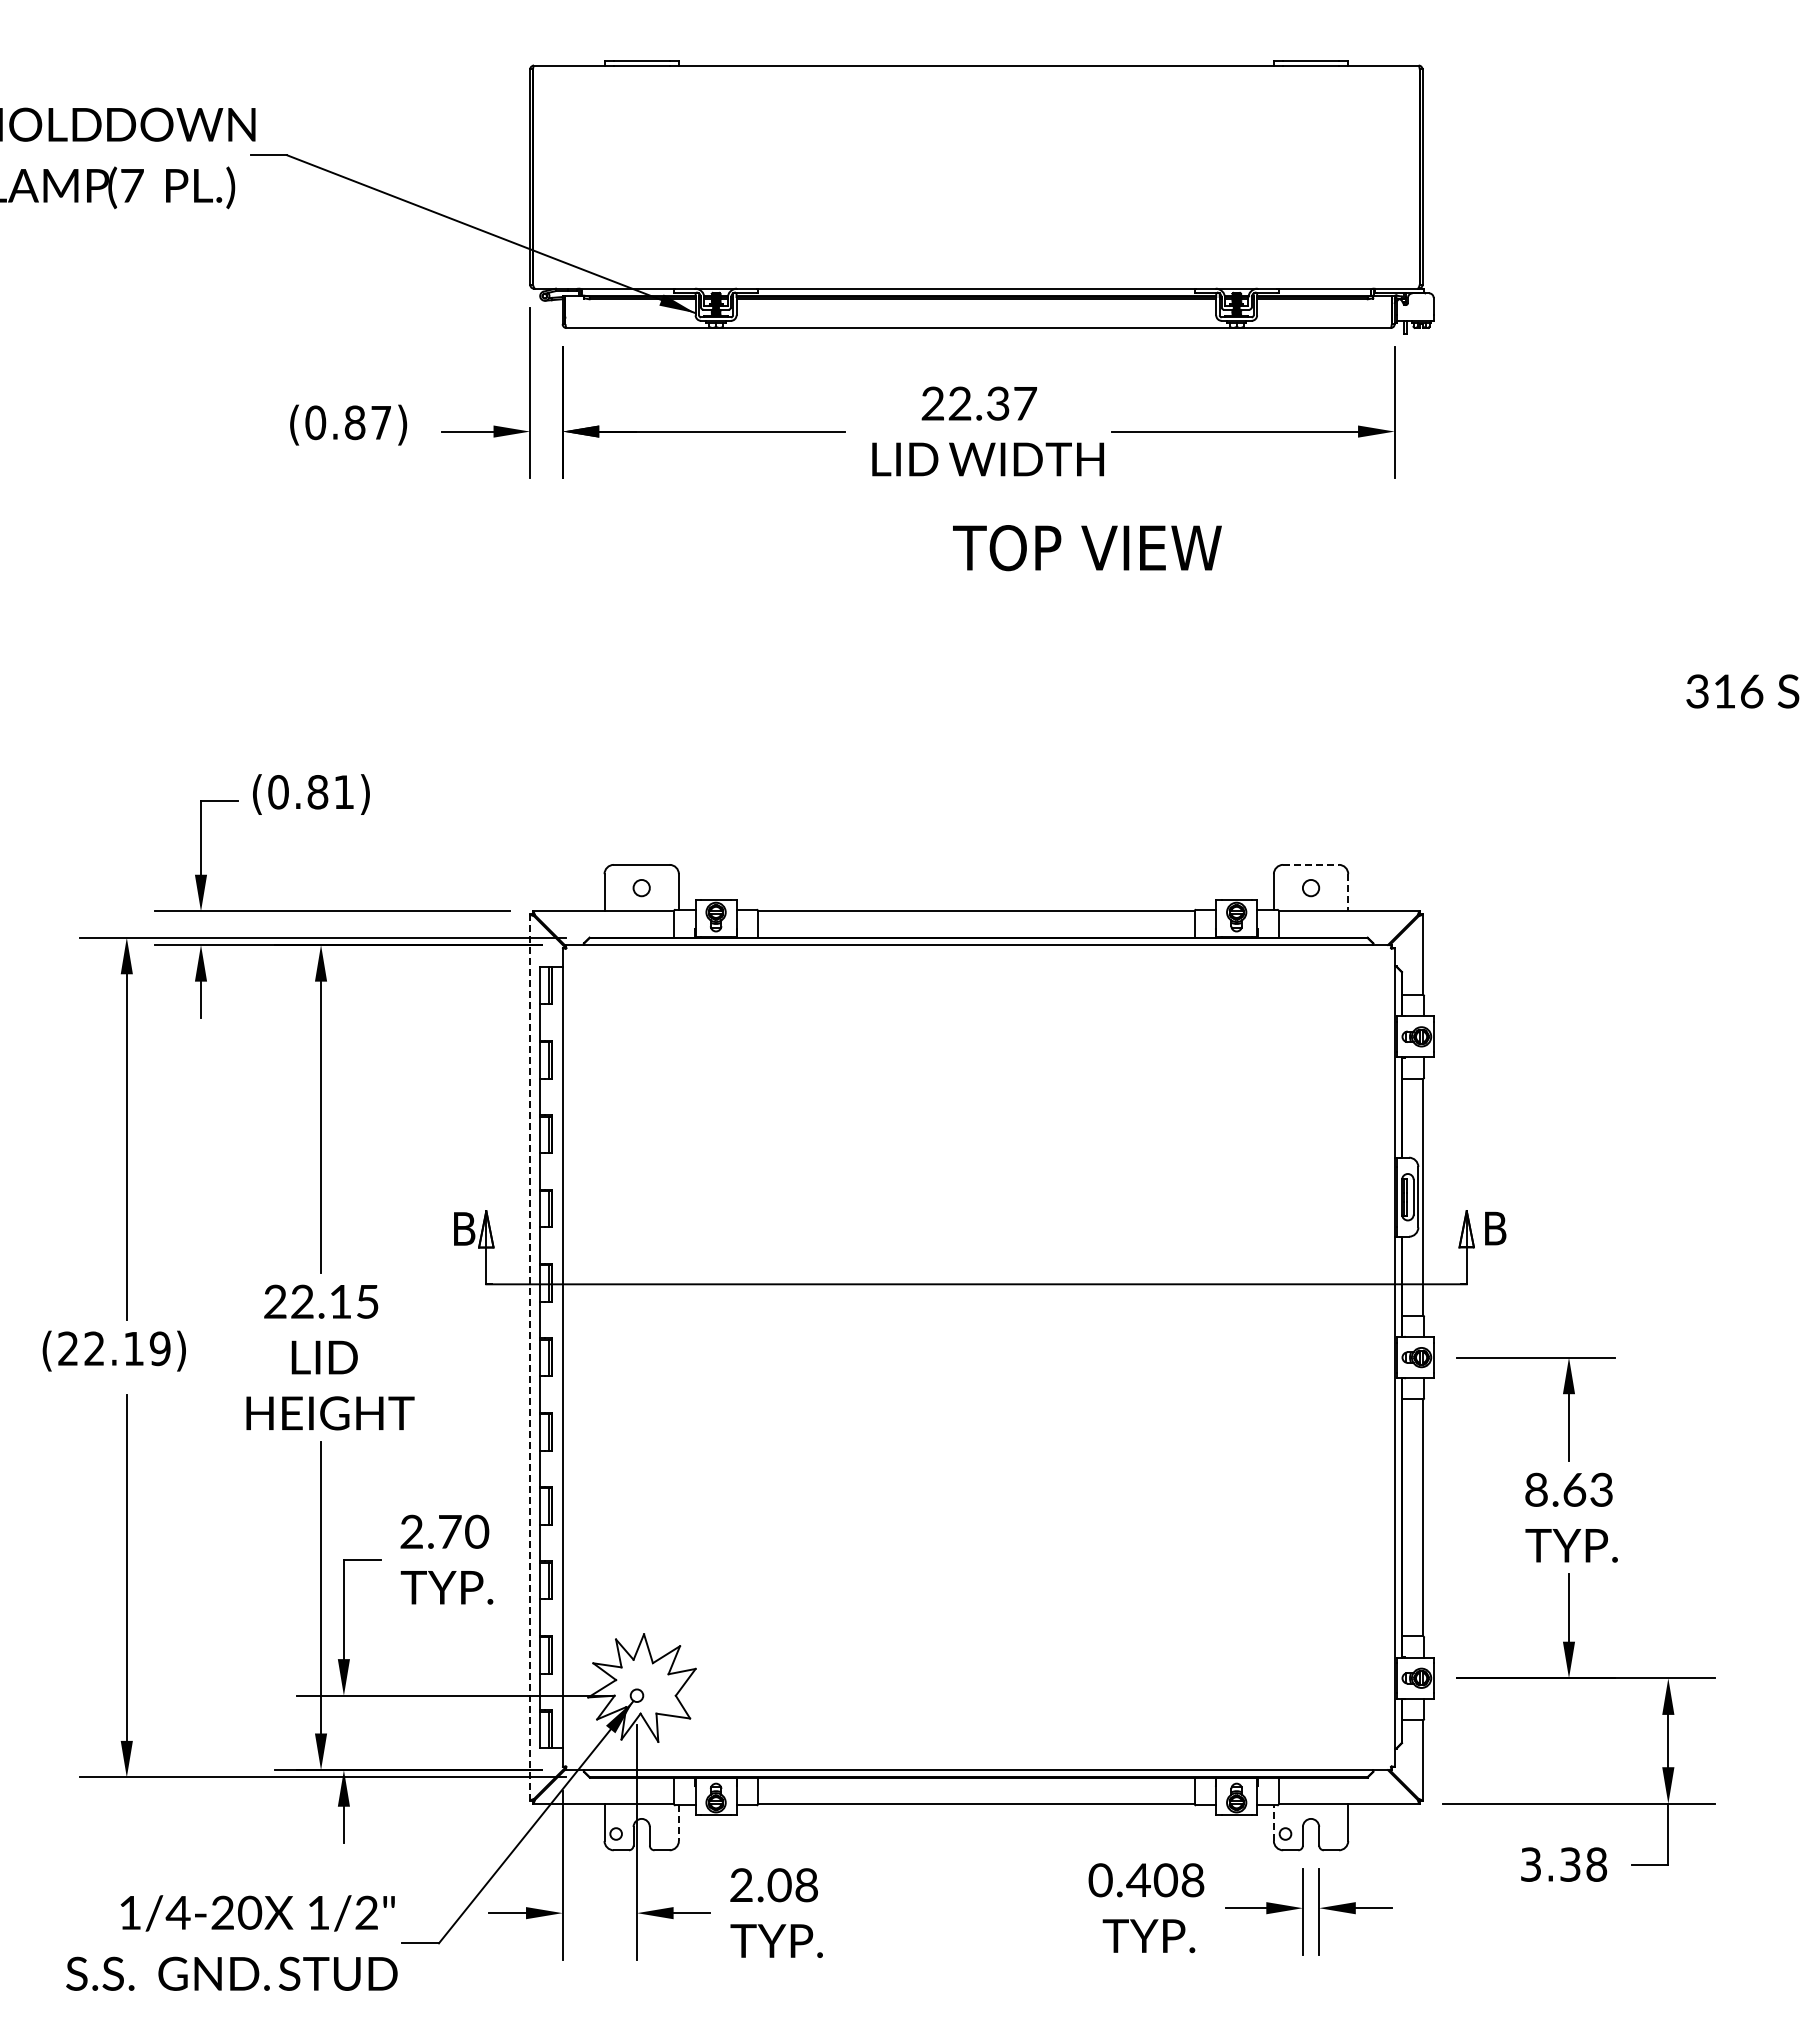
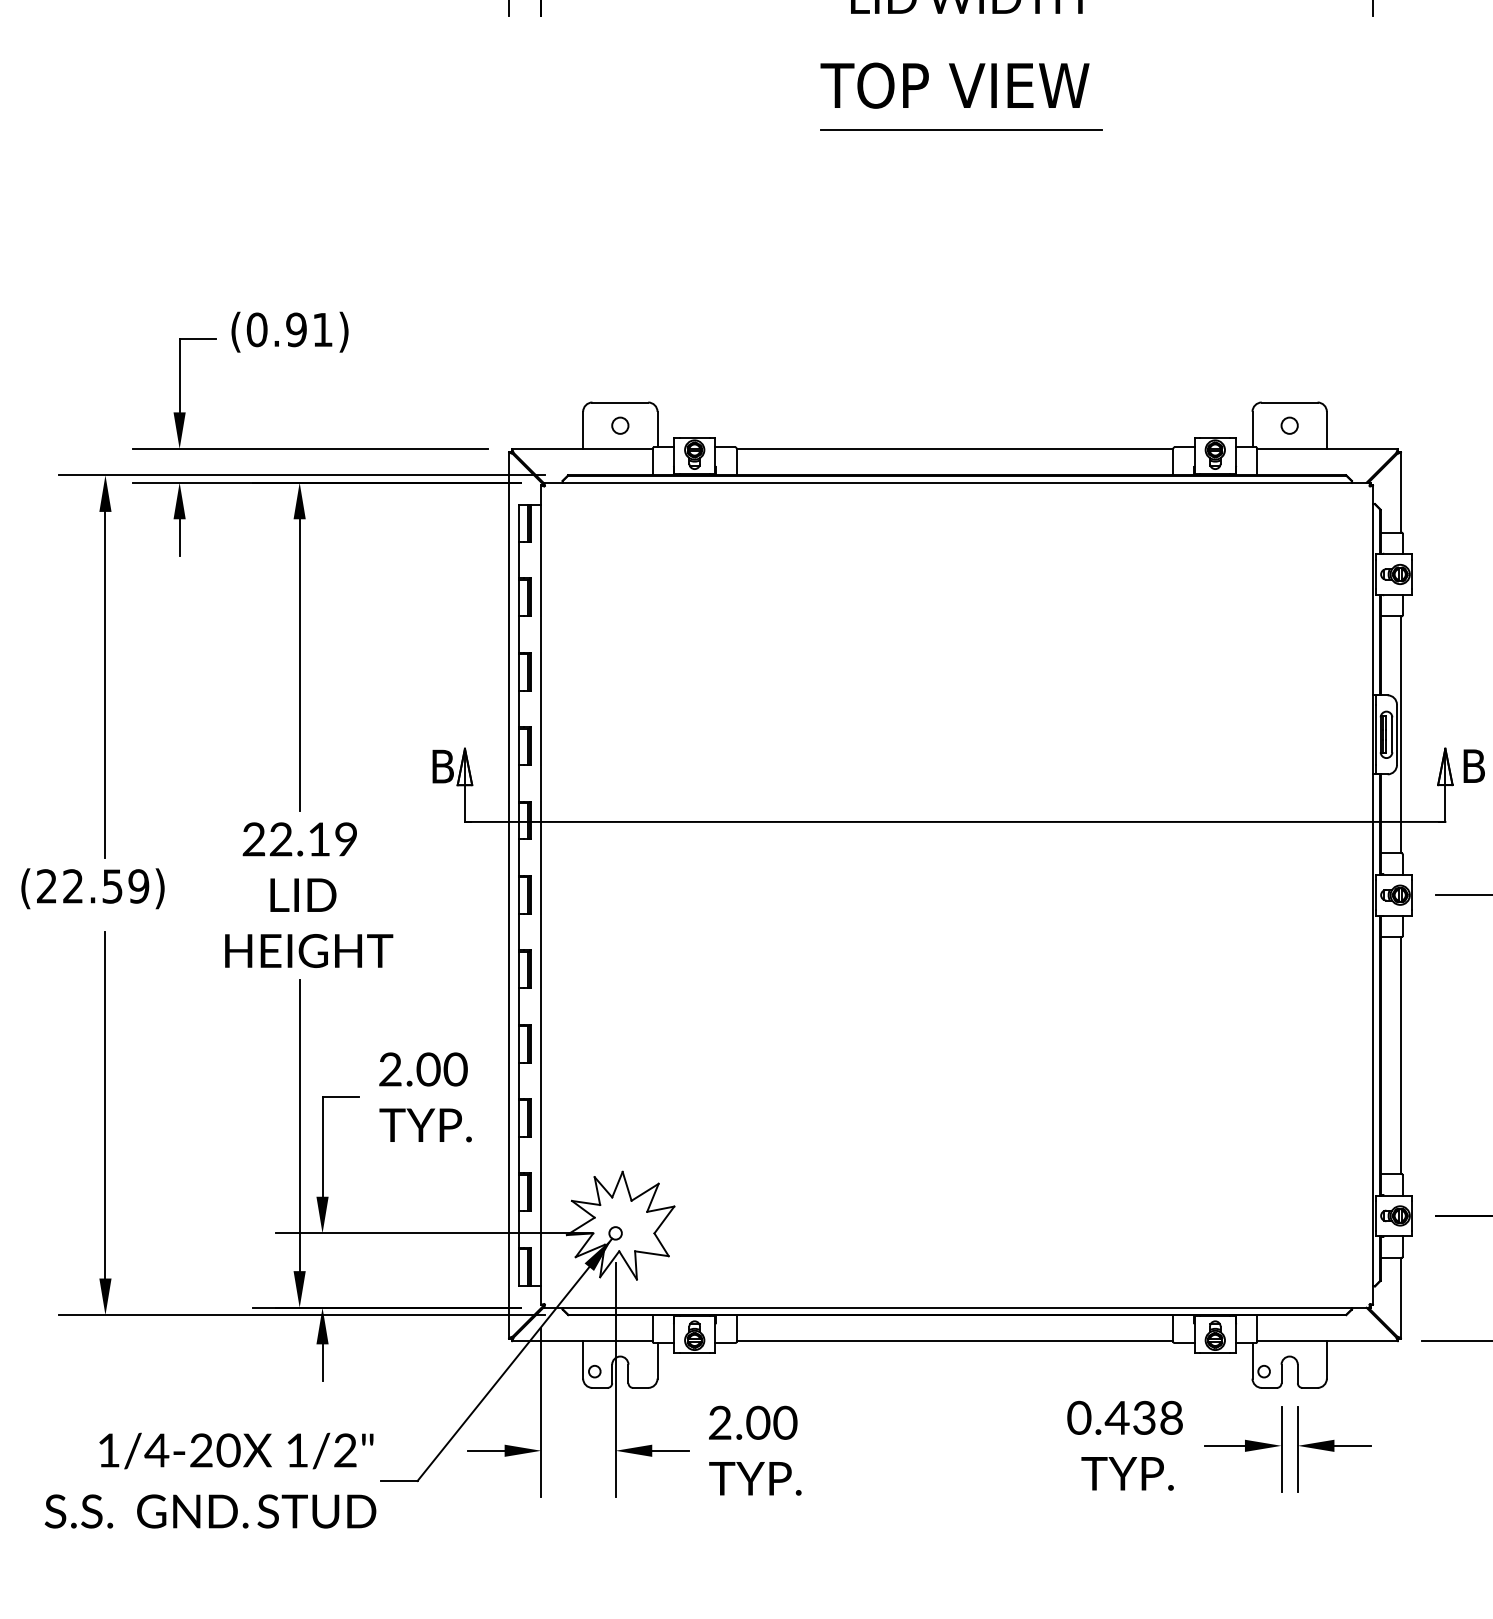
text: (1087, 548) -> (955, 86), moved
line: (982, 591) -> (961, 129), added
text: (317, 792) -> (296, 330), (0.81) -> (0.91)
line: (1311, 864) -> (1290, 402), dashed -> solid
line: (1348, 892) -> (1327, 430), dashed -> solid
text: (367, 1301) -> (346, 839), 22.15 -> 22.19
text: (133, 1349) -> (112, 887), (22.19) -> (22.59)
line: (530, 1357) -> (509, 895), dashed -> solid
text: (450, 1531) -> (429, 1069), 2.70 -> 2.00
line: (678, 1823) -> (657, 1361), dashed -> solid
line: (1273, 1823) -> (1252, 1361), dashed -> solid
text: (1165, 1880) -> (1144, 1418), 0.408 -> 0.438
text: (806, 1885) -> (785, 1423), 2.08 -> 2.00

